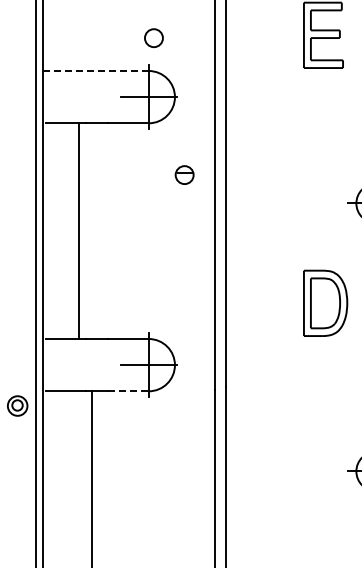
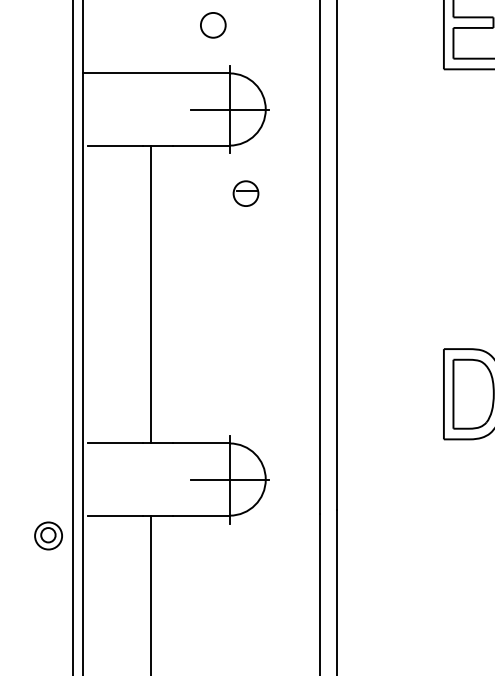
circle: (153, 37) -> (212, 24), moved
line: (95, 71) -> (156, 74), dashed -> solid
part: (184, 174) -> (245, 192), moved
line: (78, 231) -> (150, 295), moved
line: (128, 391) -> (201, 515), dashed -> solid

